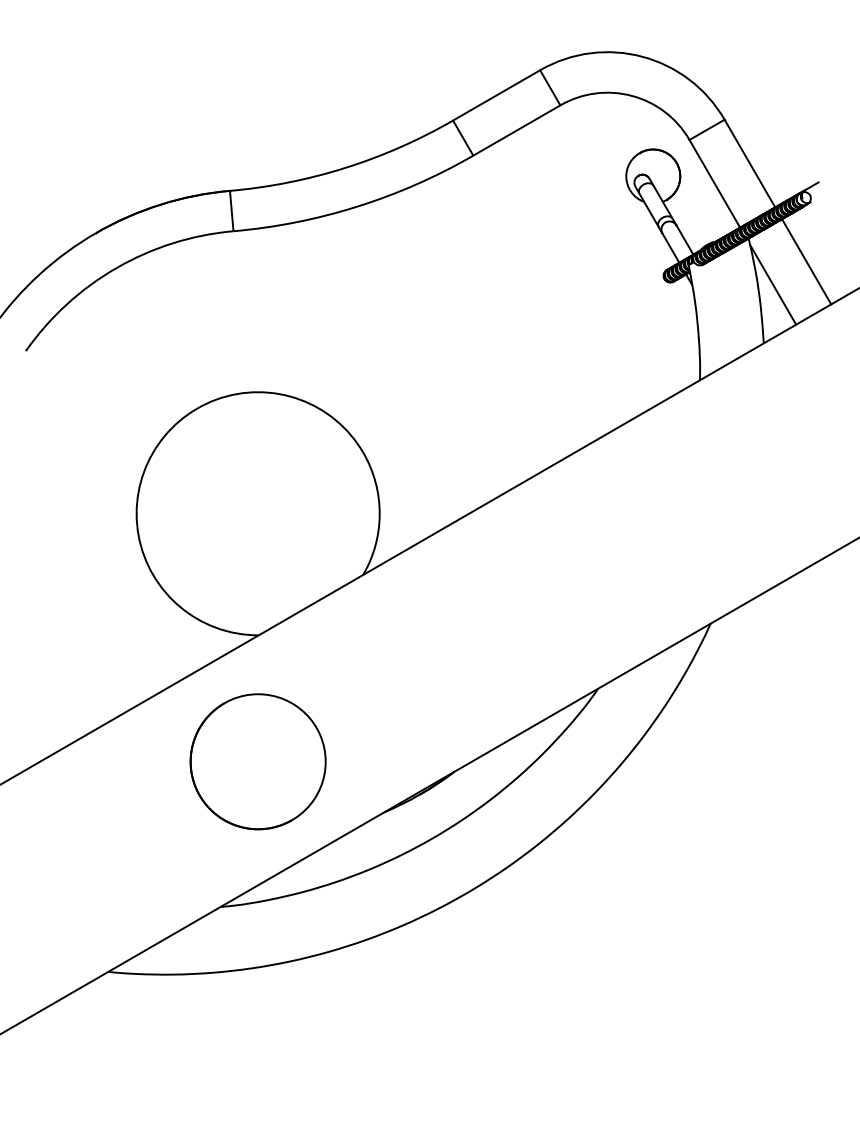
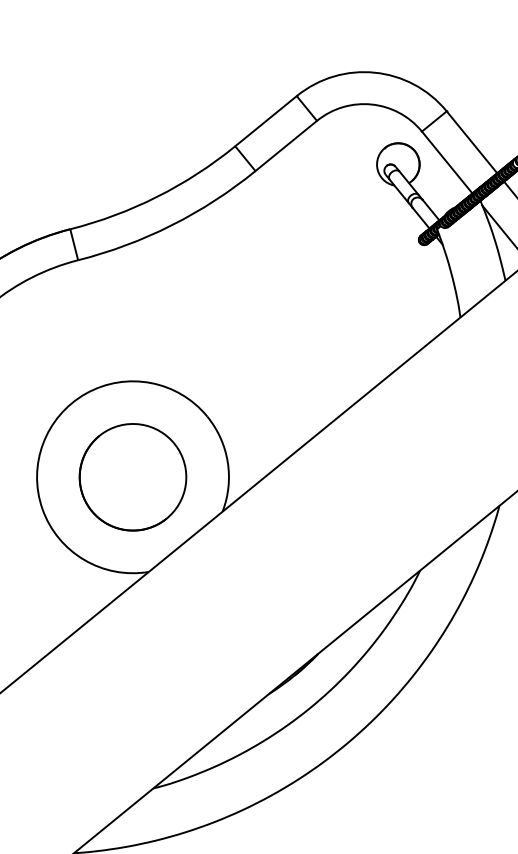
circle: (257, 761) -> (132, 477), moved

